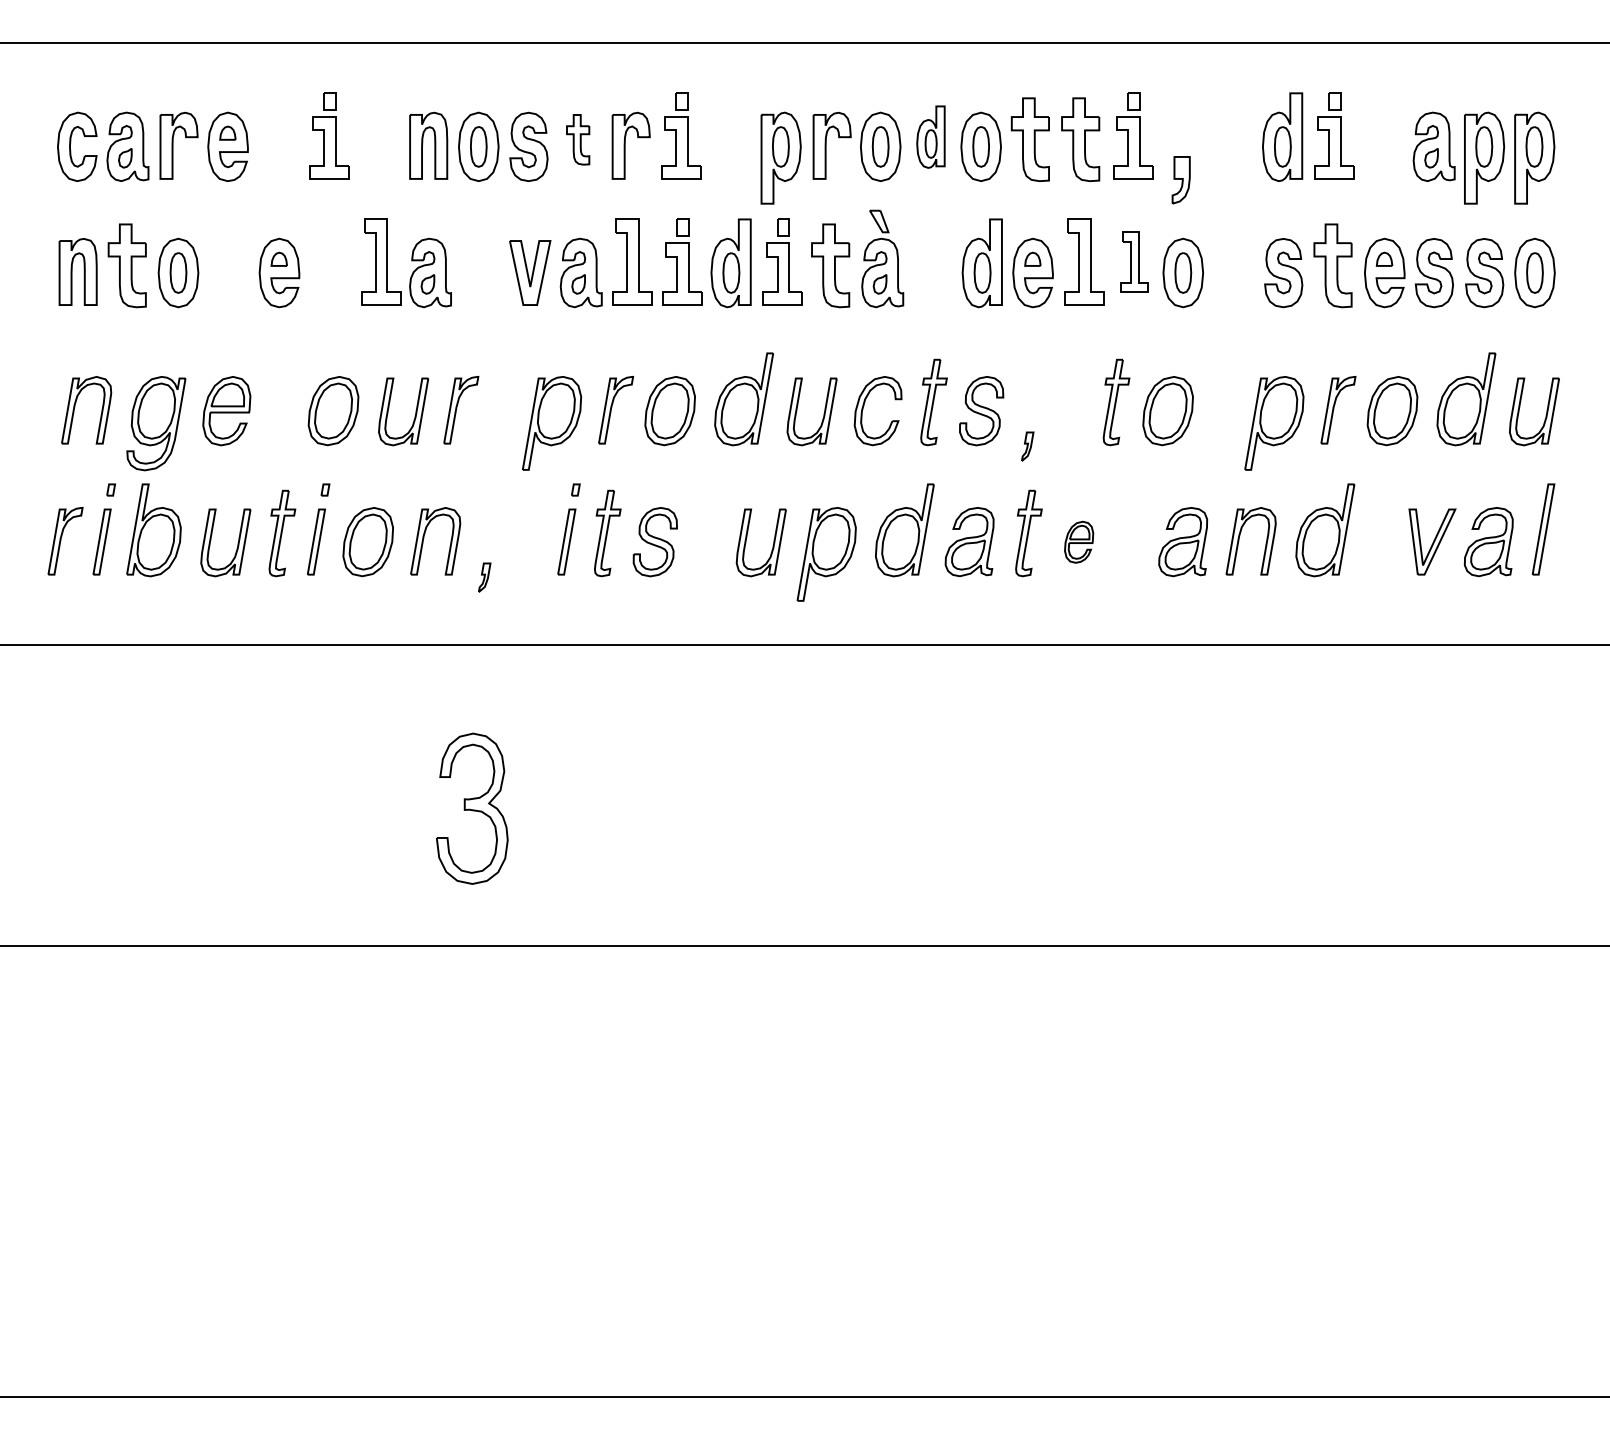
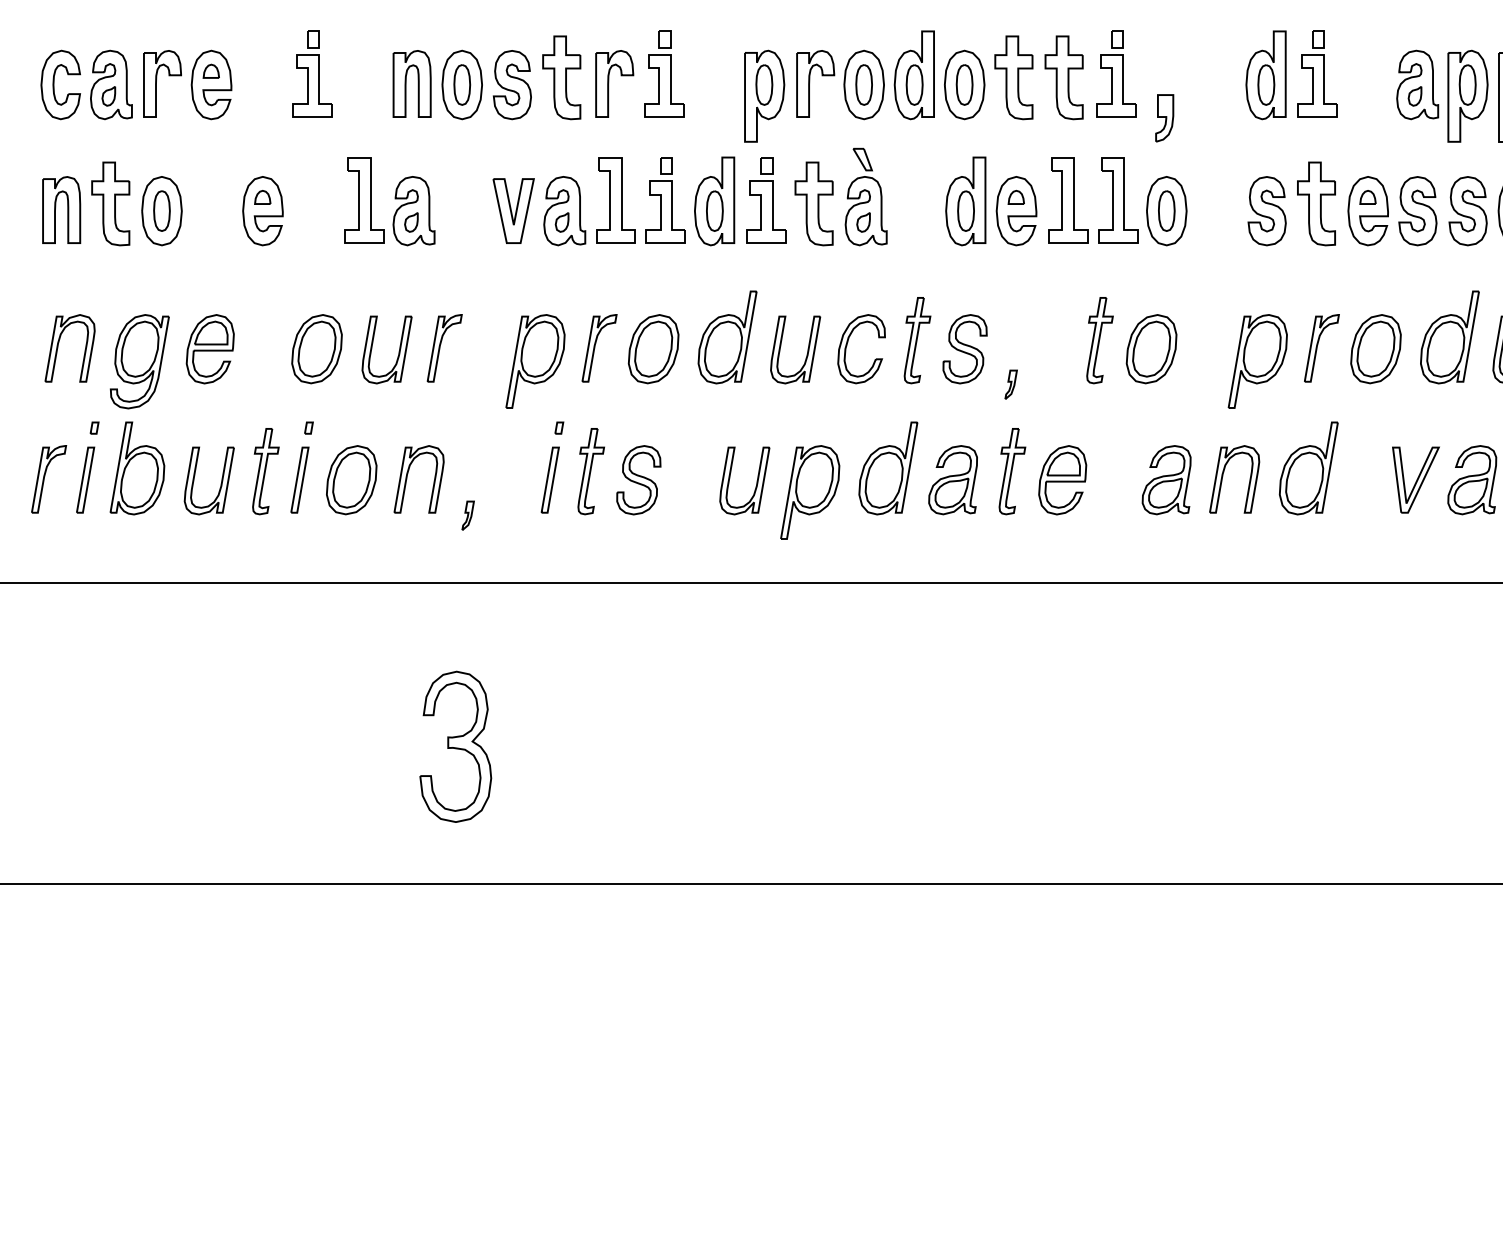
part: (930, 136) -> (913, 74), size x1.43
part: (577, 139) -> (560, 77), size x1.67
part: (1134, 261) -> (1117, 199), size x1.43
part: (1078, 542) -> (1061, 480), size x1.67

